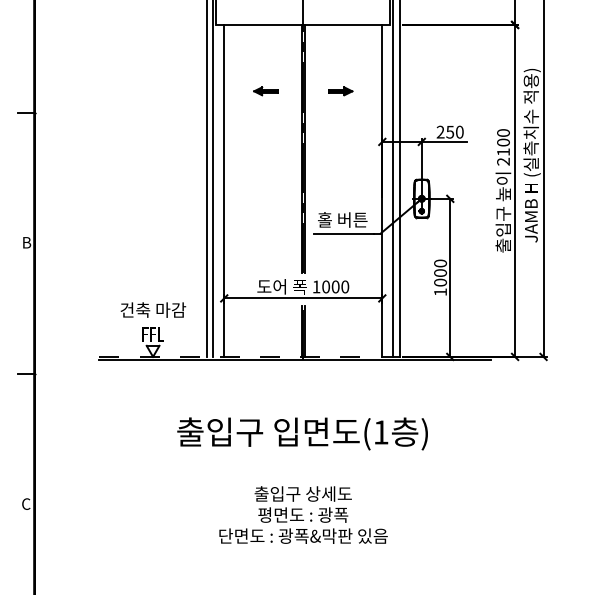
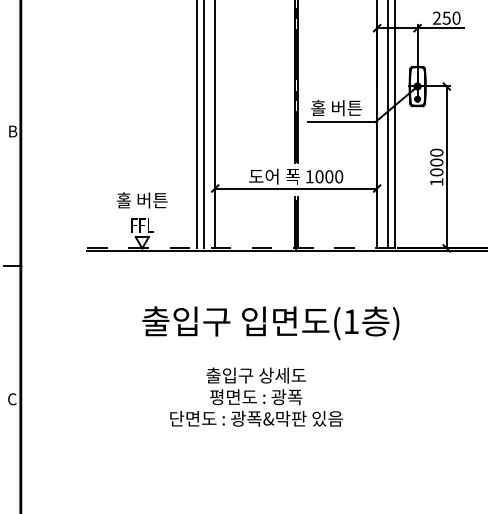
text: (153, 309) -> (142, 199), 건축 마감 -> 홀 버튼
text: (302, 433) -> (270, 322), moved
text: (303, 514) -> (256, 396), moved

